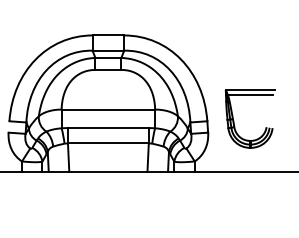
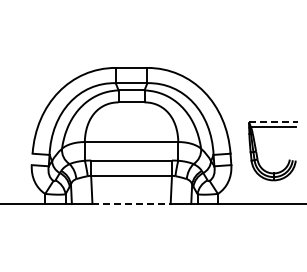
line: (250, 90) -> (273, 122), solid -> dashed
line: (109, 172) -> (132, 204), solid -> dashed

